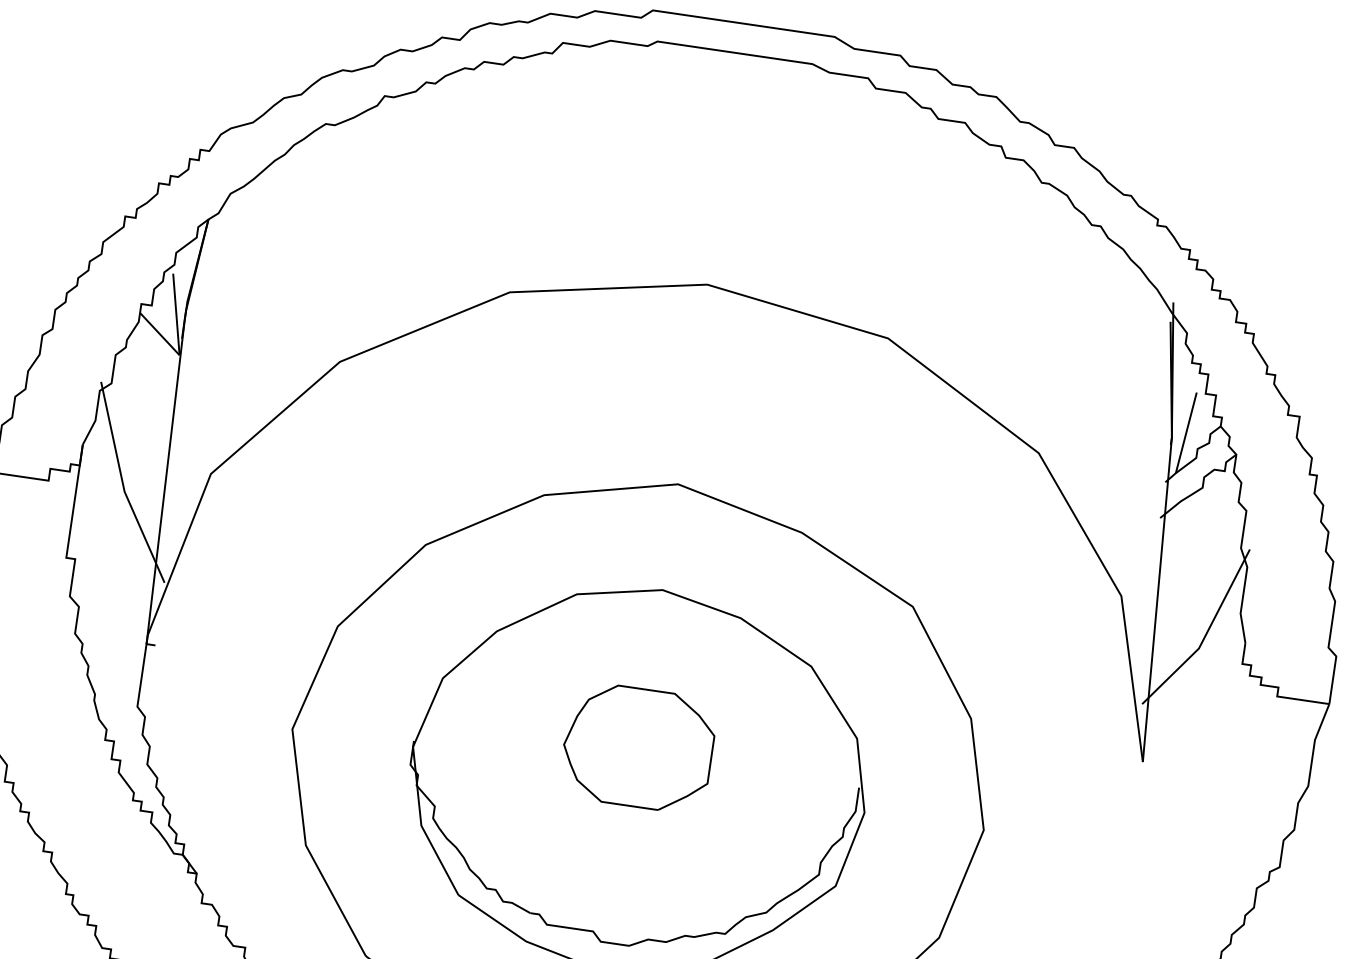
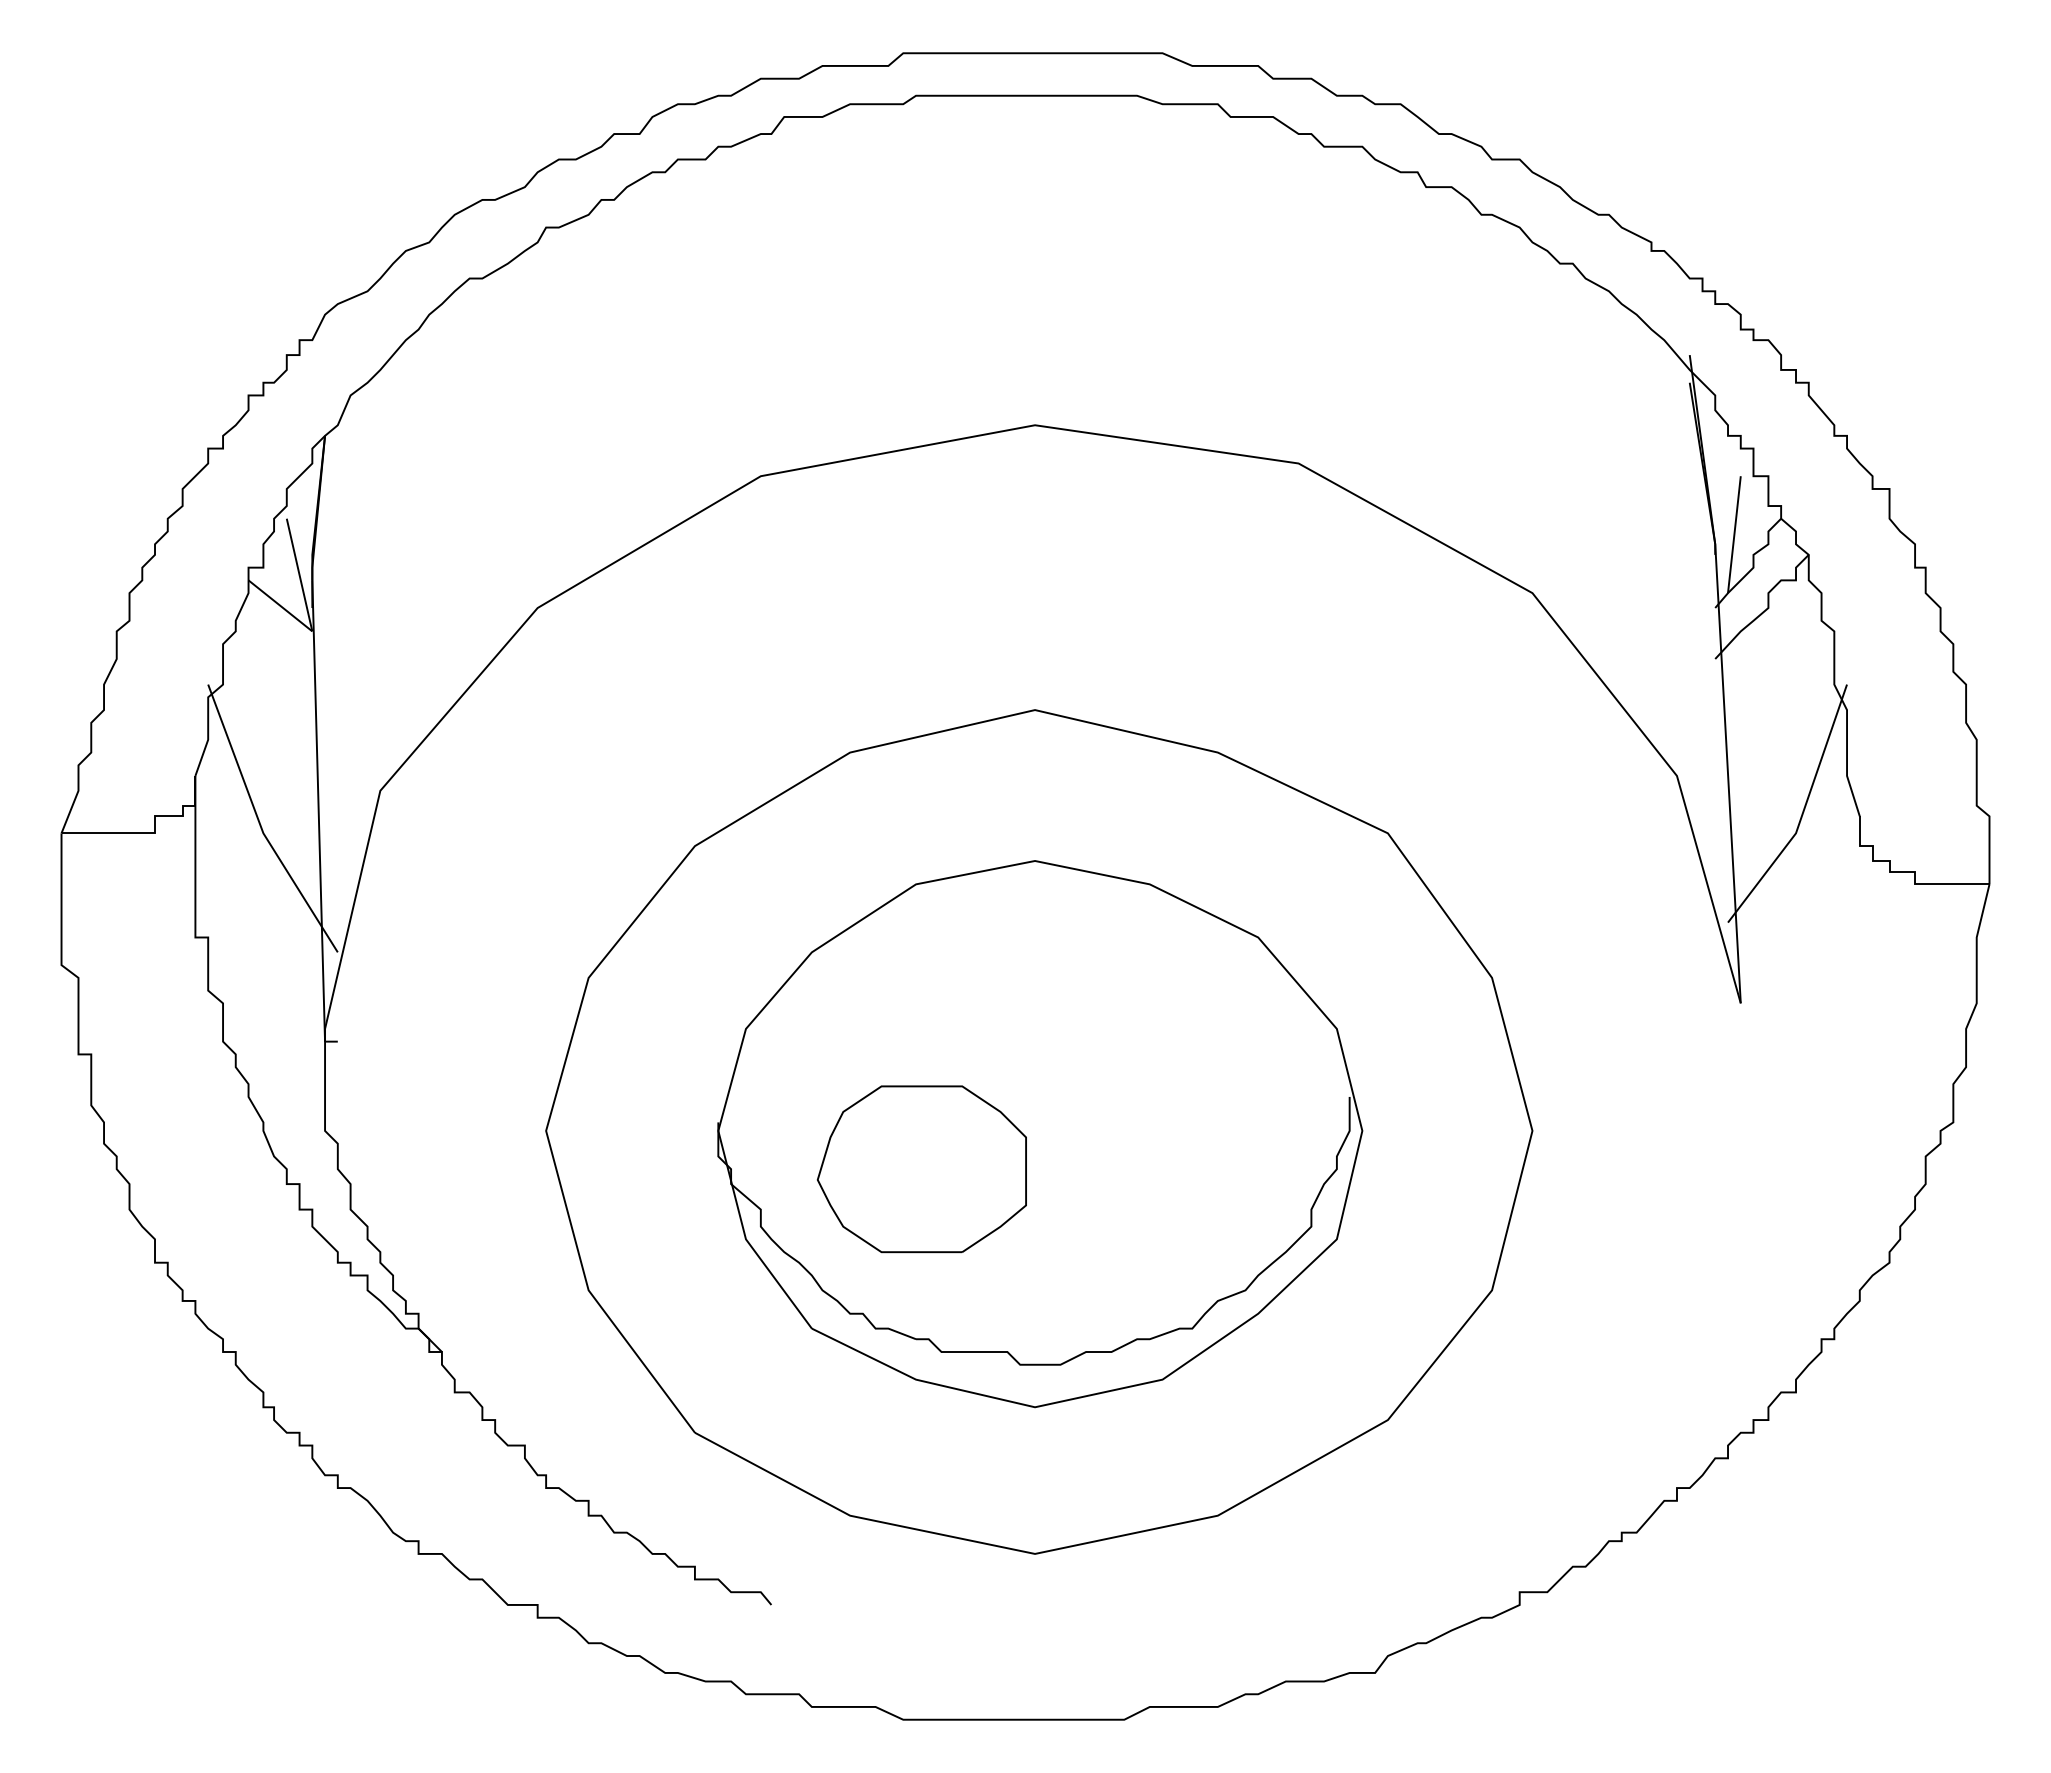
part: (637, 747) -> (921, 1169), moved

